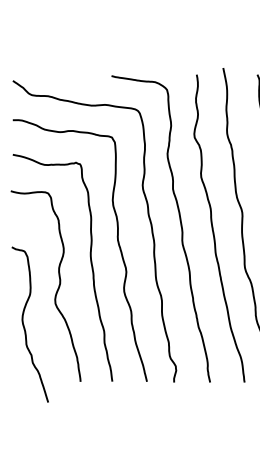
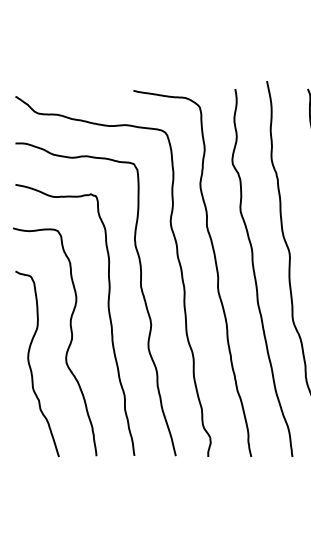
curve: (24, 324) -> (30, 363), moved

